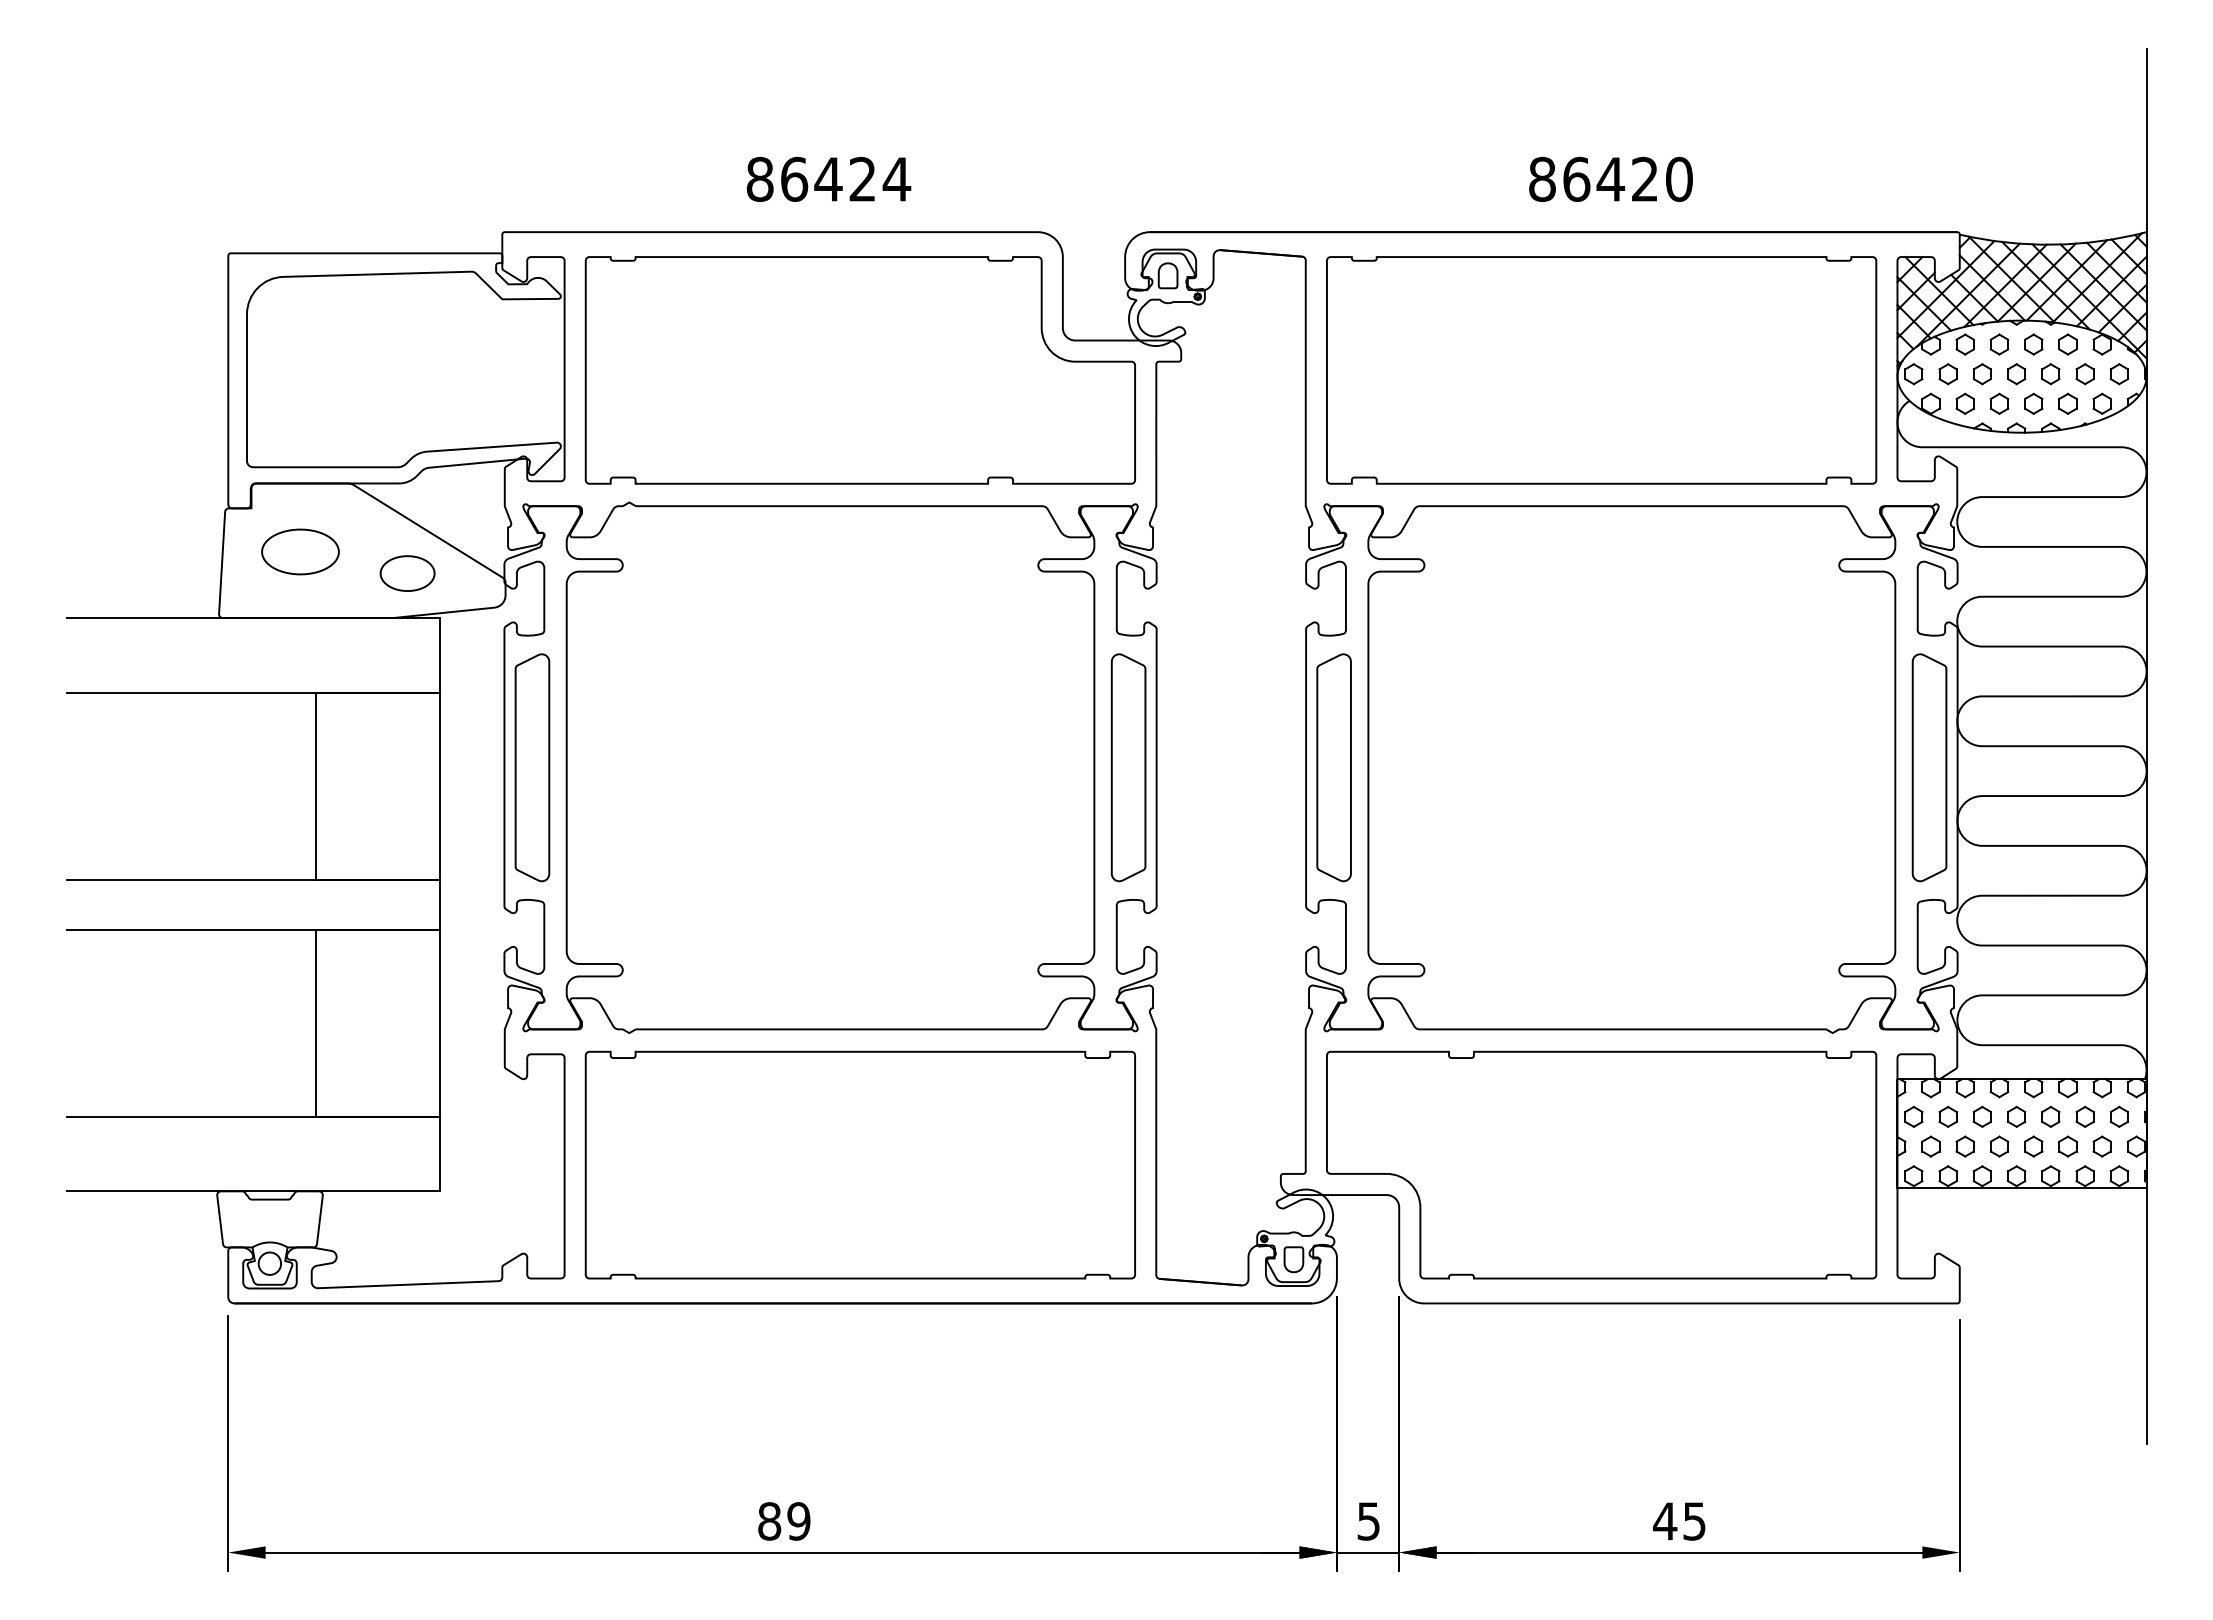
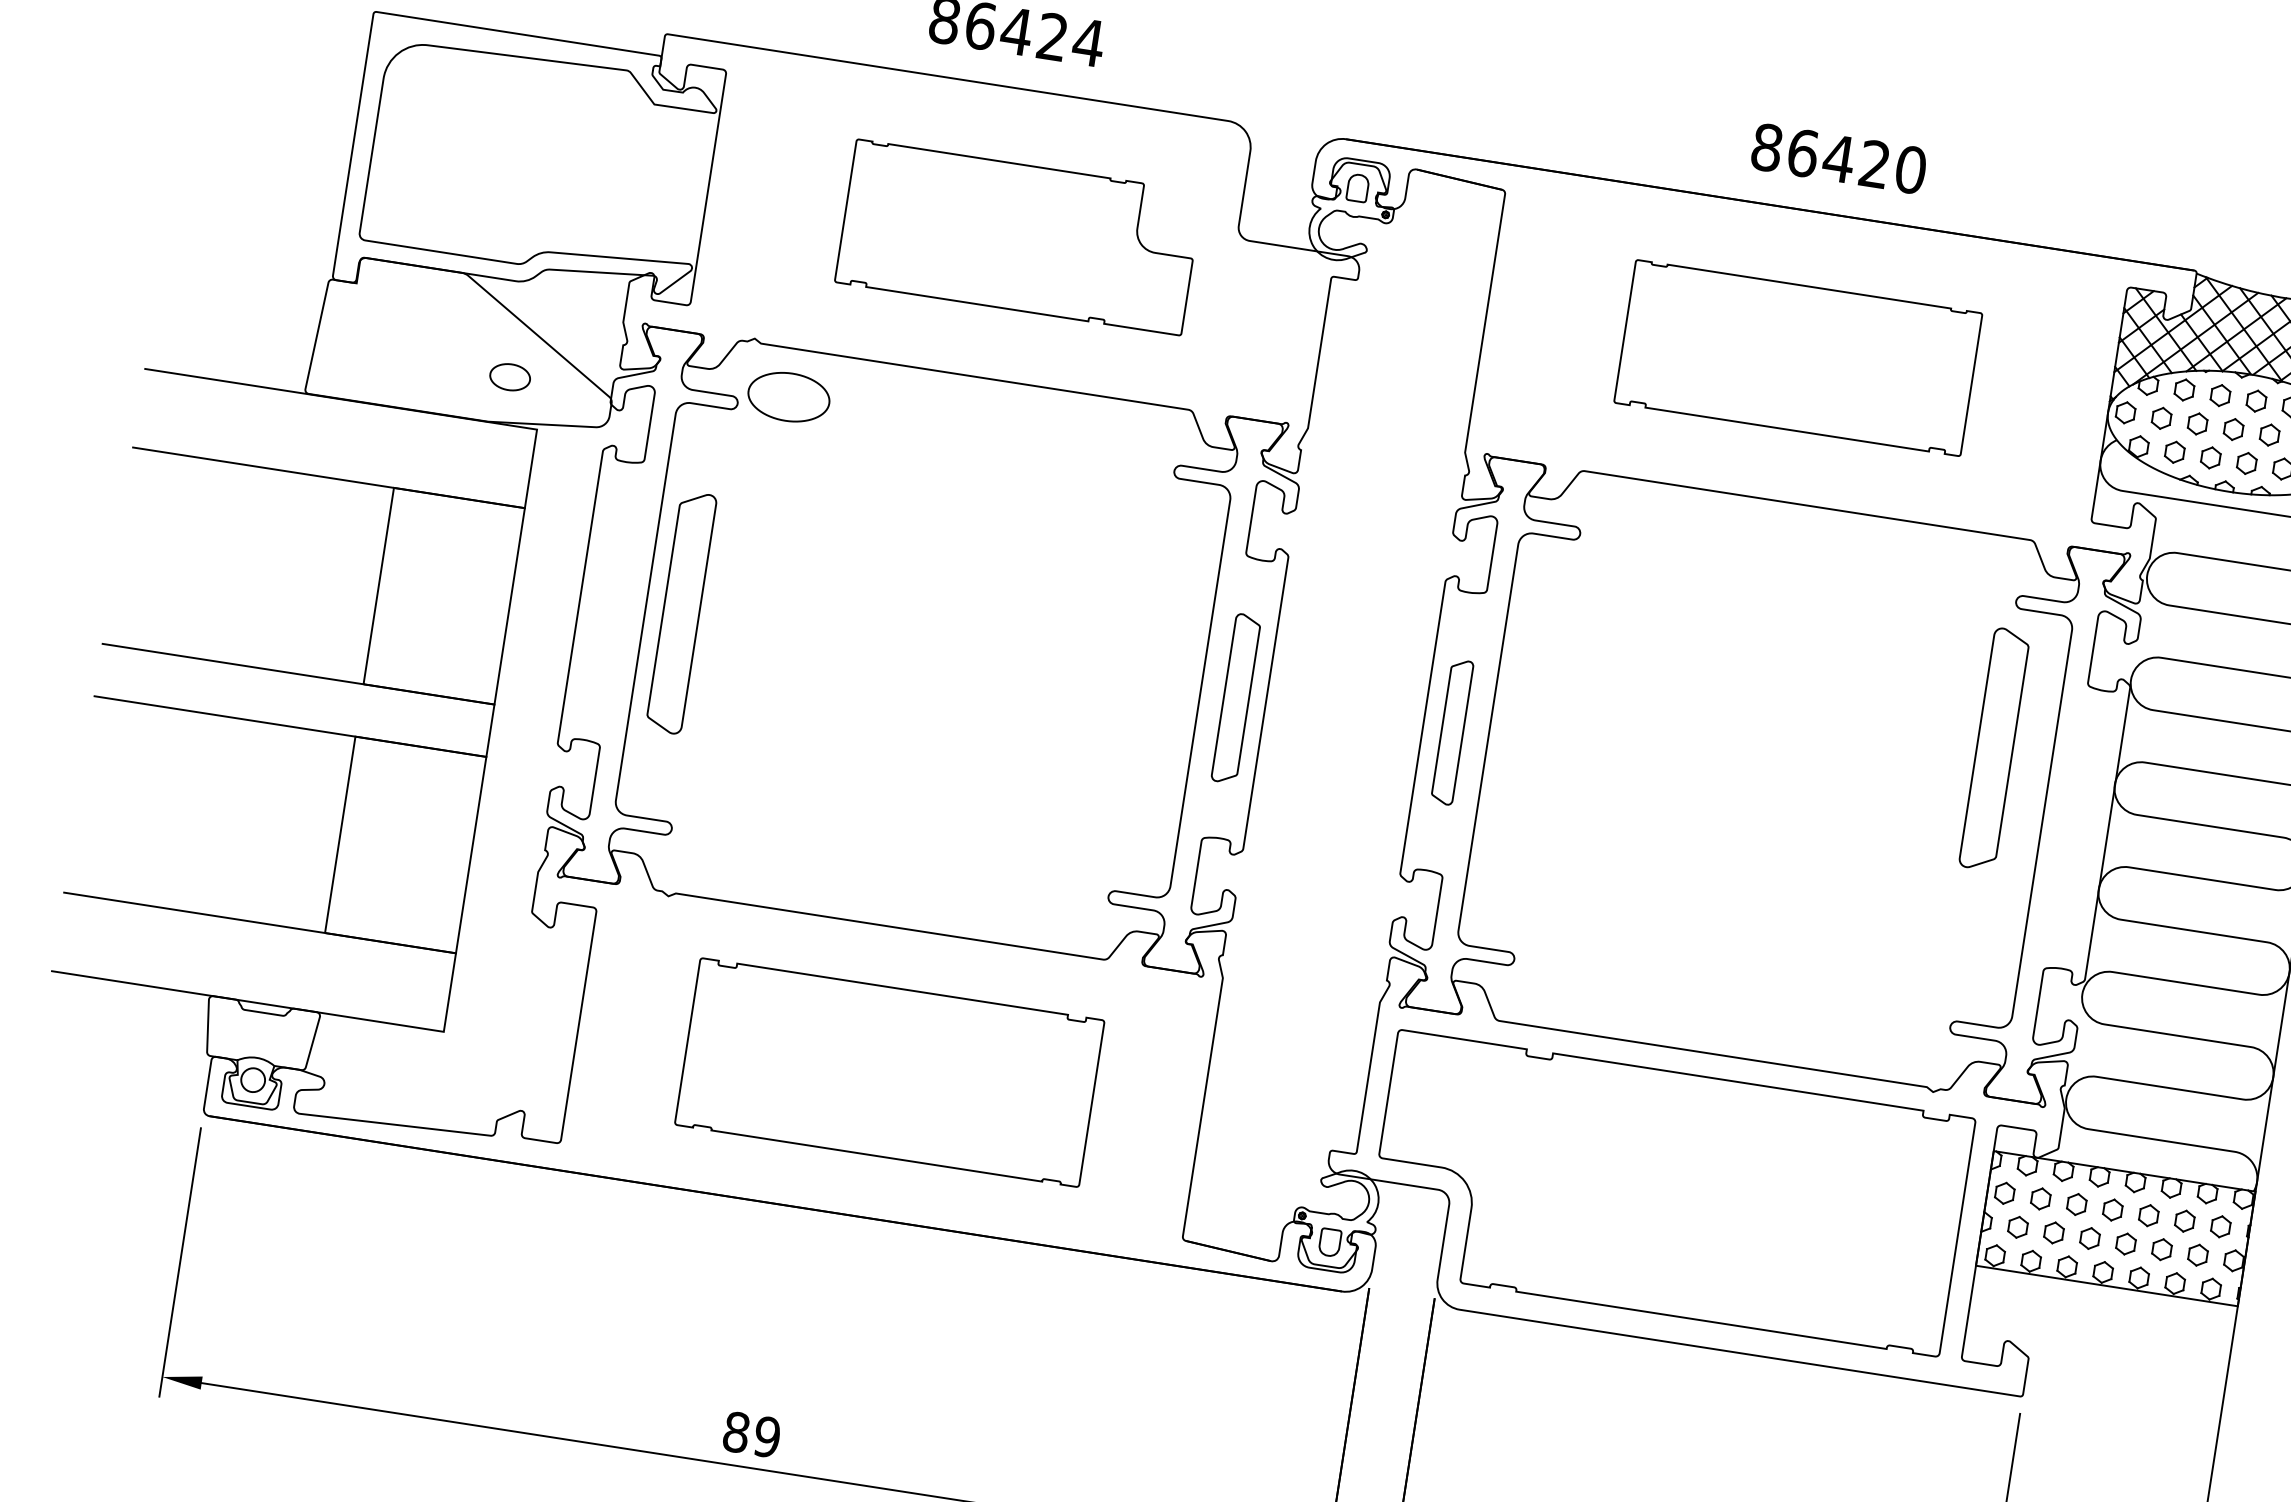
part: (859, 370) -> (1018, 237), size x0.6
part: (1601, 370) -> (1798, 358), size x0.6
part: (300, 551) -> (789, 396), moved
part: (407, 573) -> (510, 377), size x0.7
part: (532, 767) -> (681, 612), moved
part: (1128, 767) -> (1236, 698), size x0.7
part: (1333, 767) -> (1451, 731), size x0.6
part: (1929, 767) -> (1994, 749), moved
part: (859, 1164) -> (888, 1071), size x0.7

